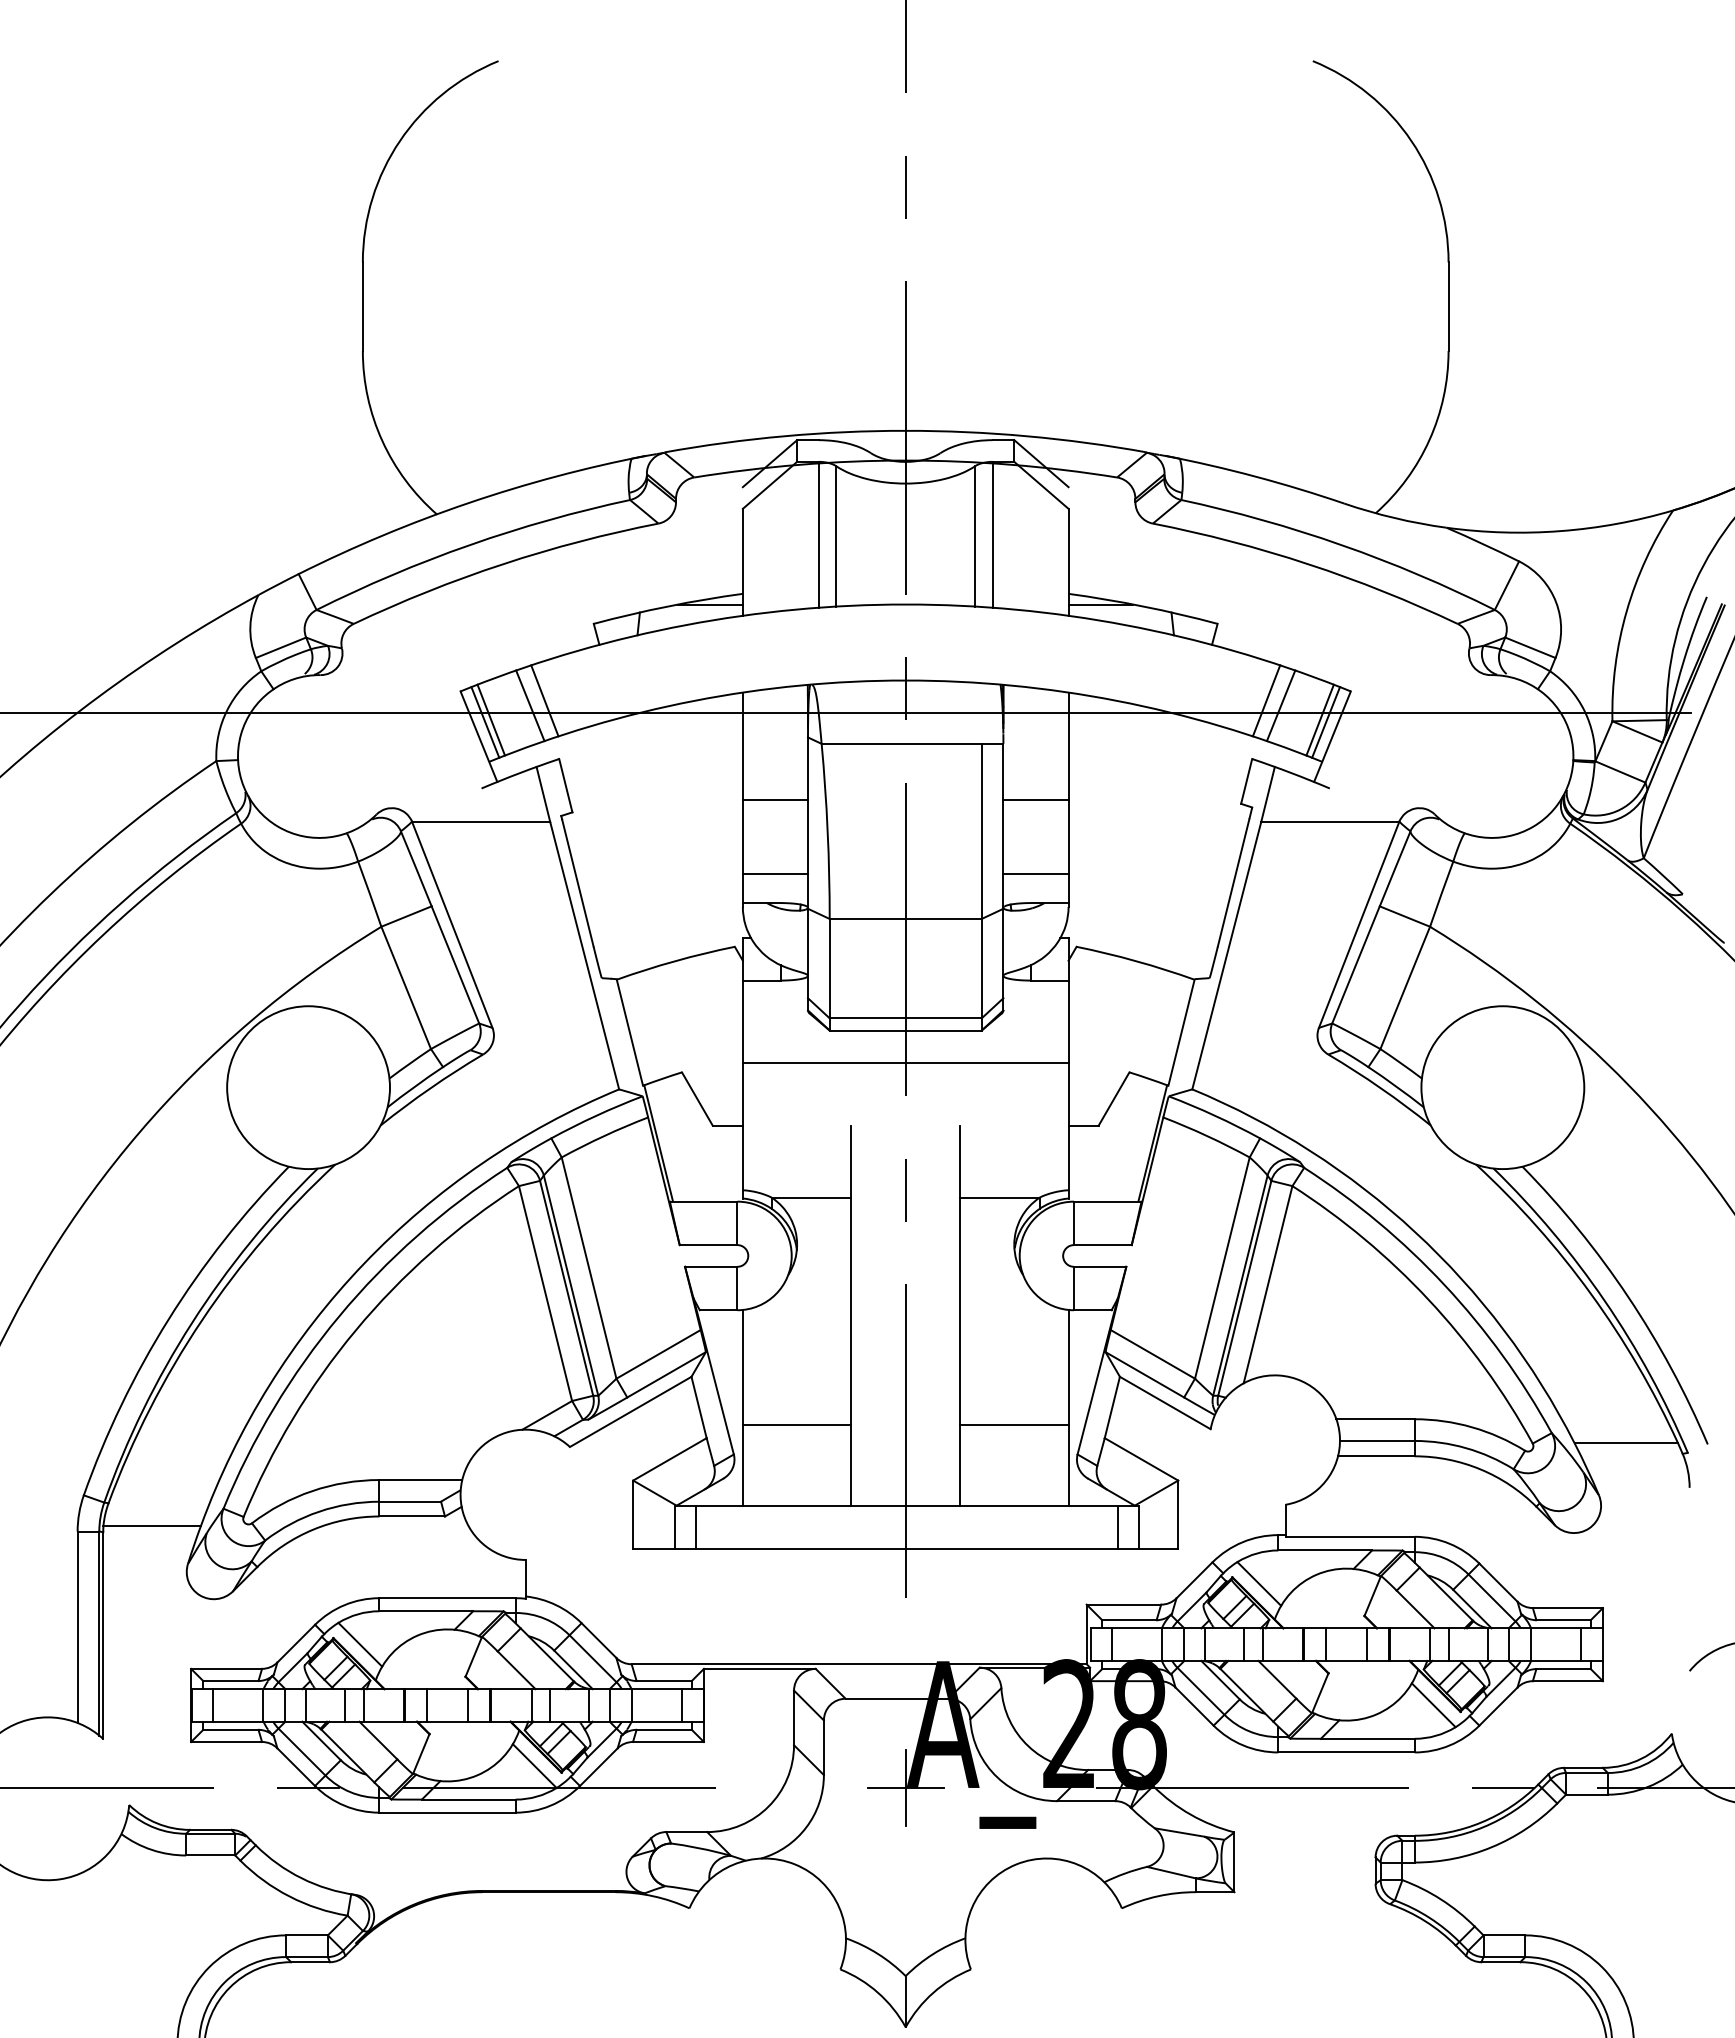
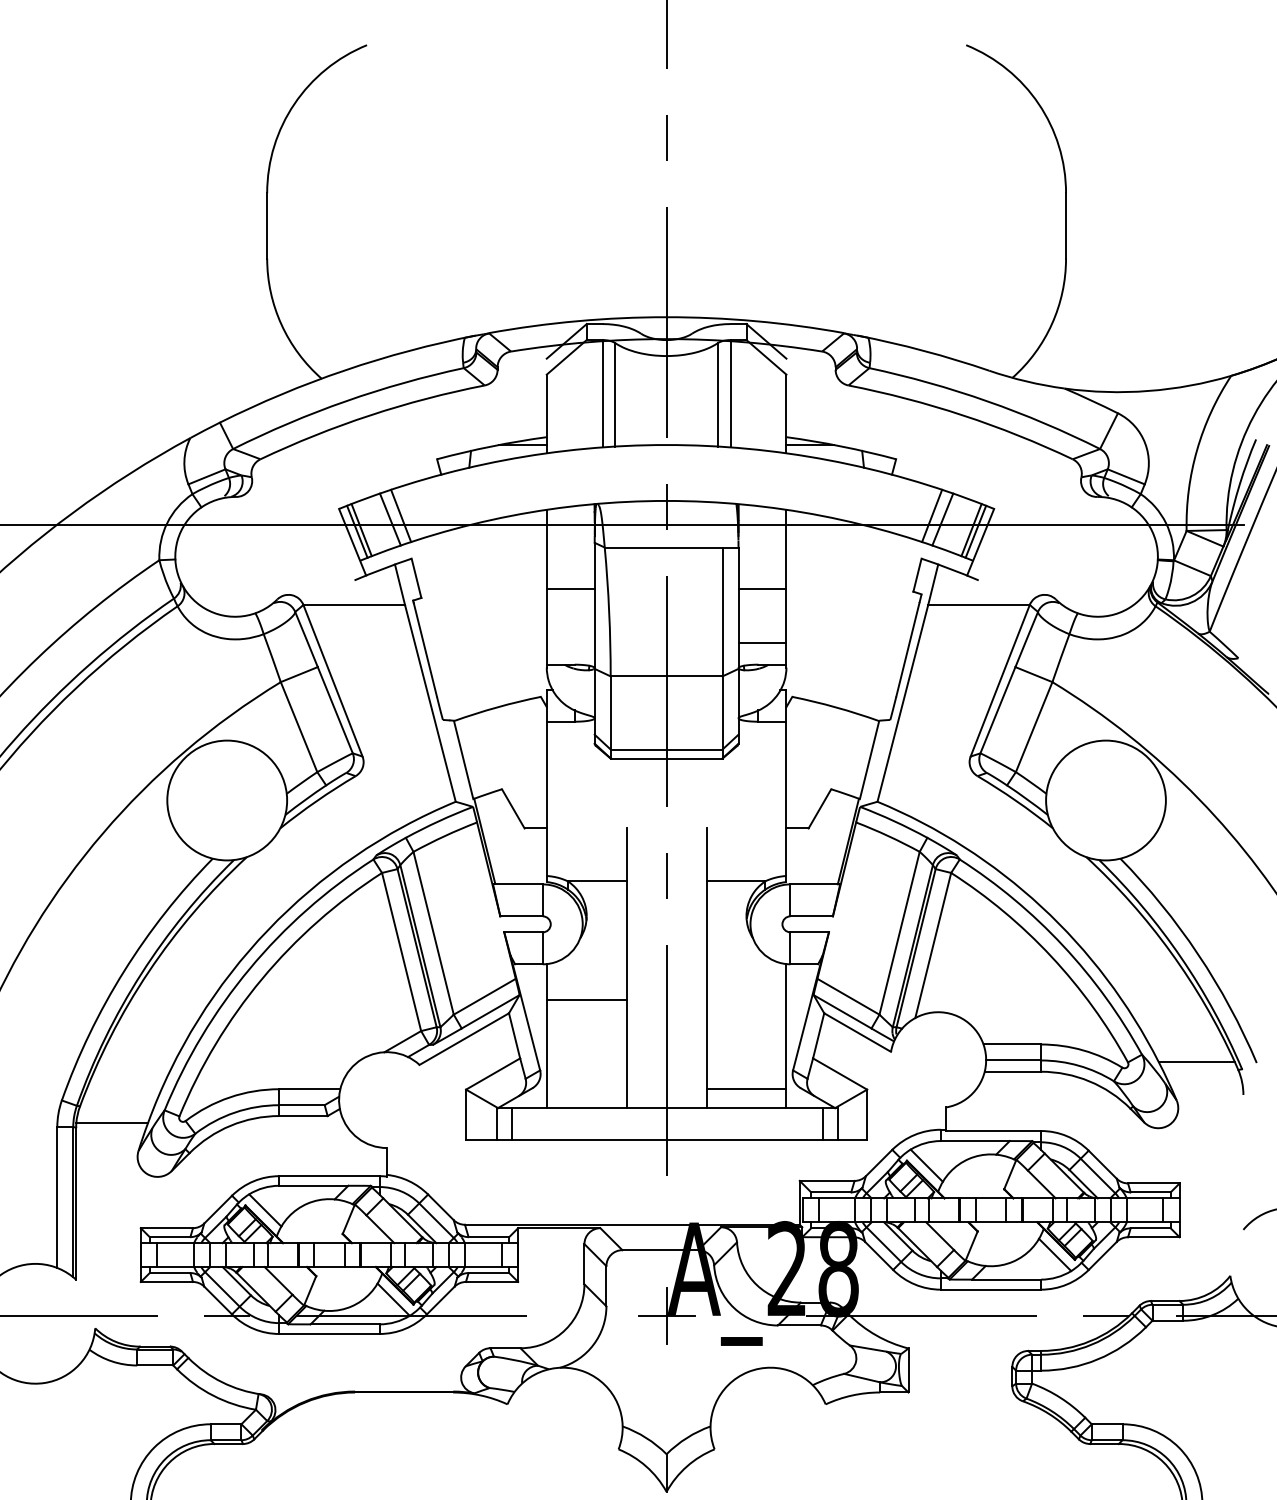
line: (775, 874) -> (570, 643), removed
line: (905, 1062) -> (666, 782), removed
line: (796, 1425) -> (586, 1000), moved
line: (1014, 1425) -> (746, 1089), moved

